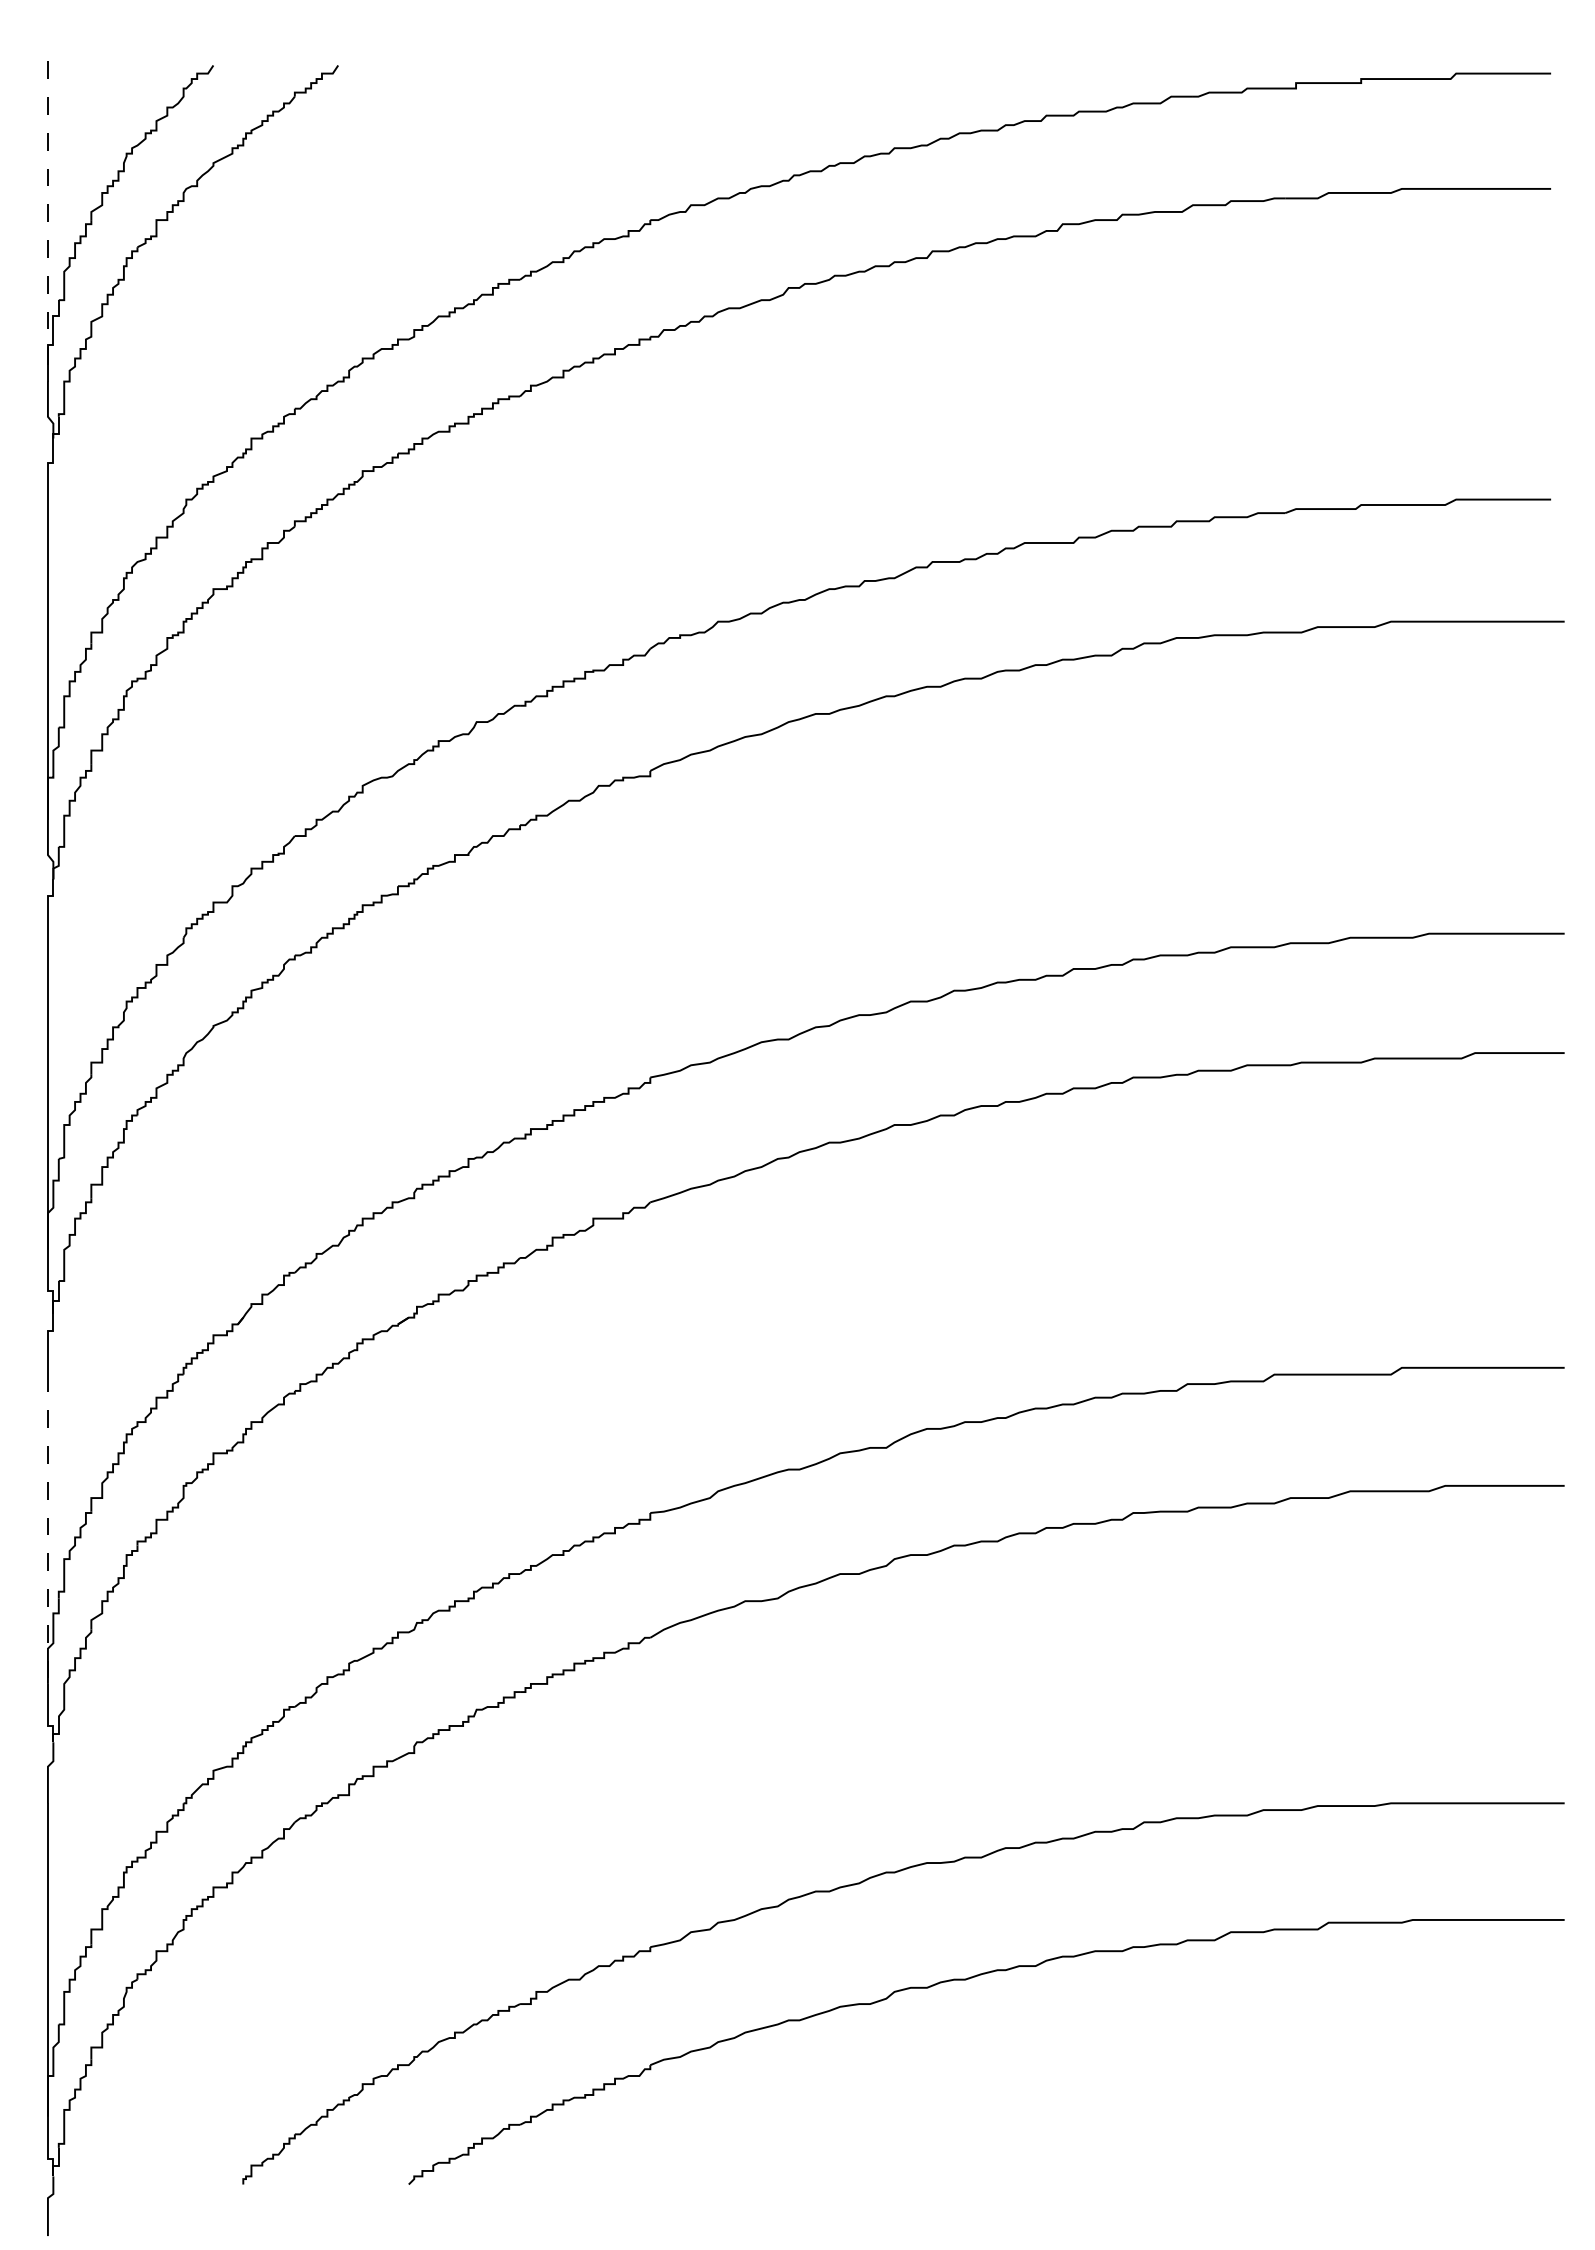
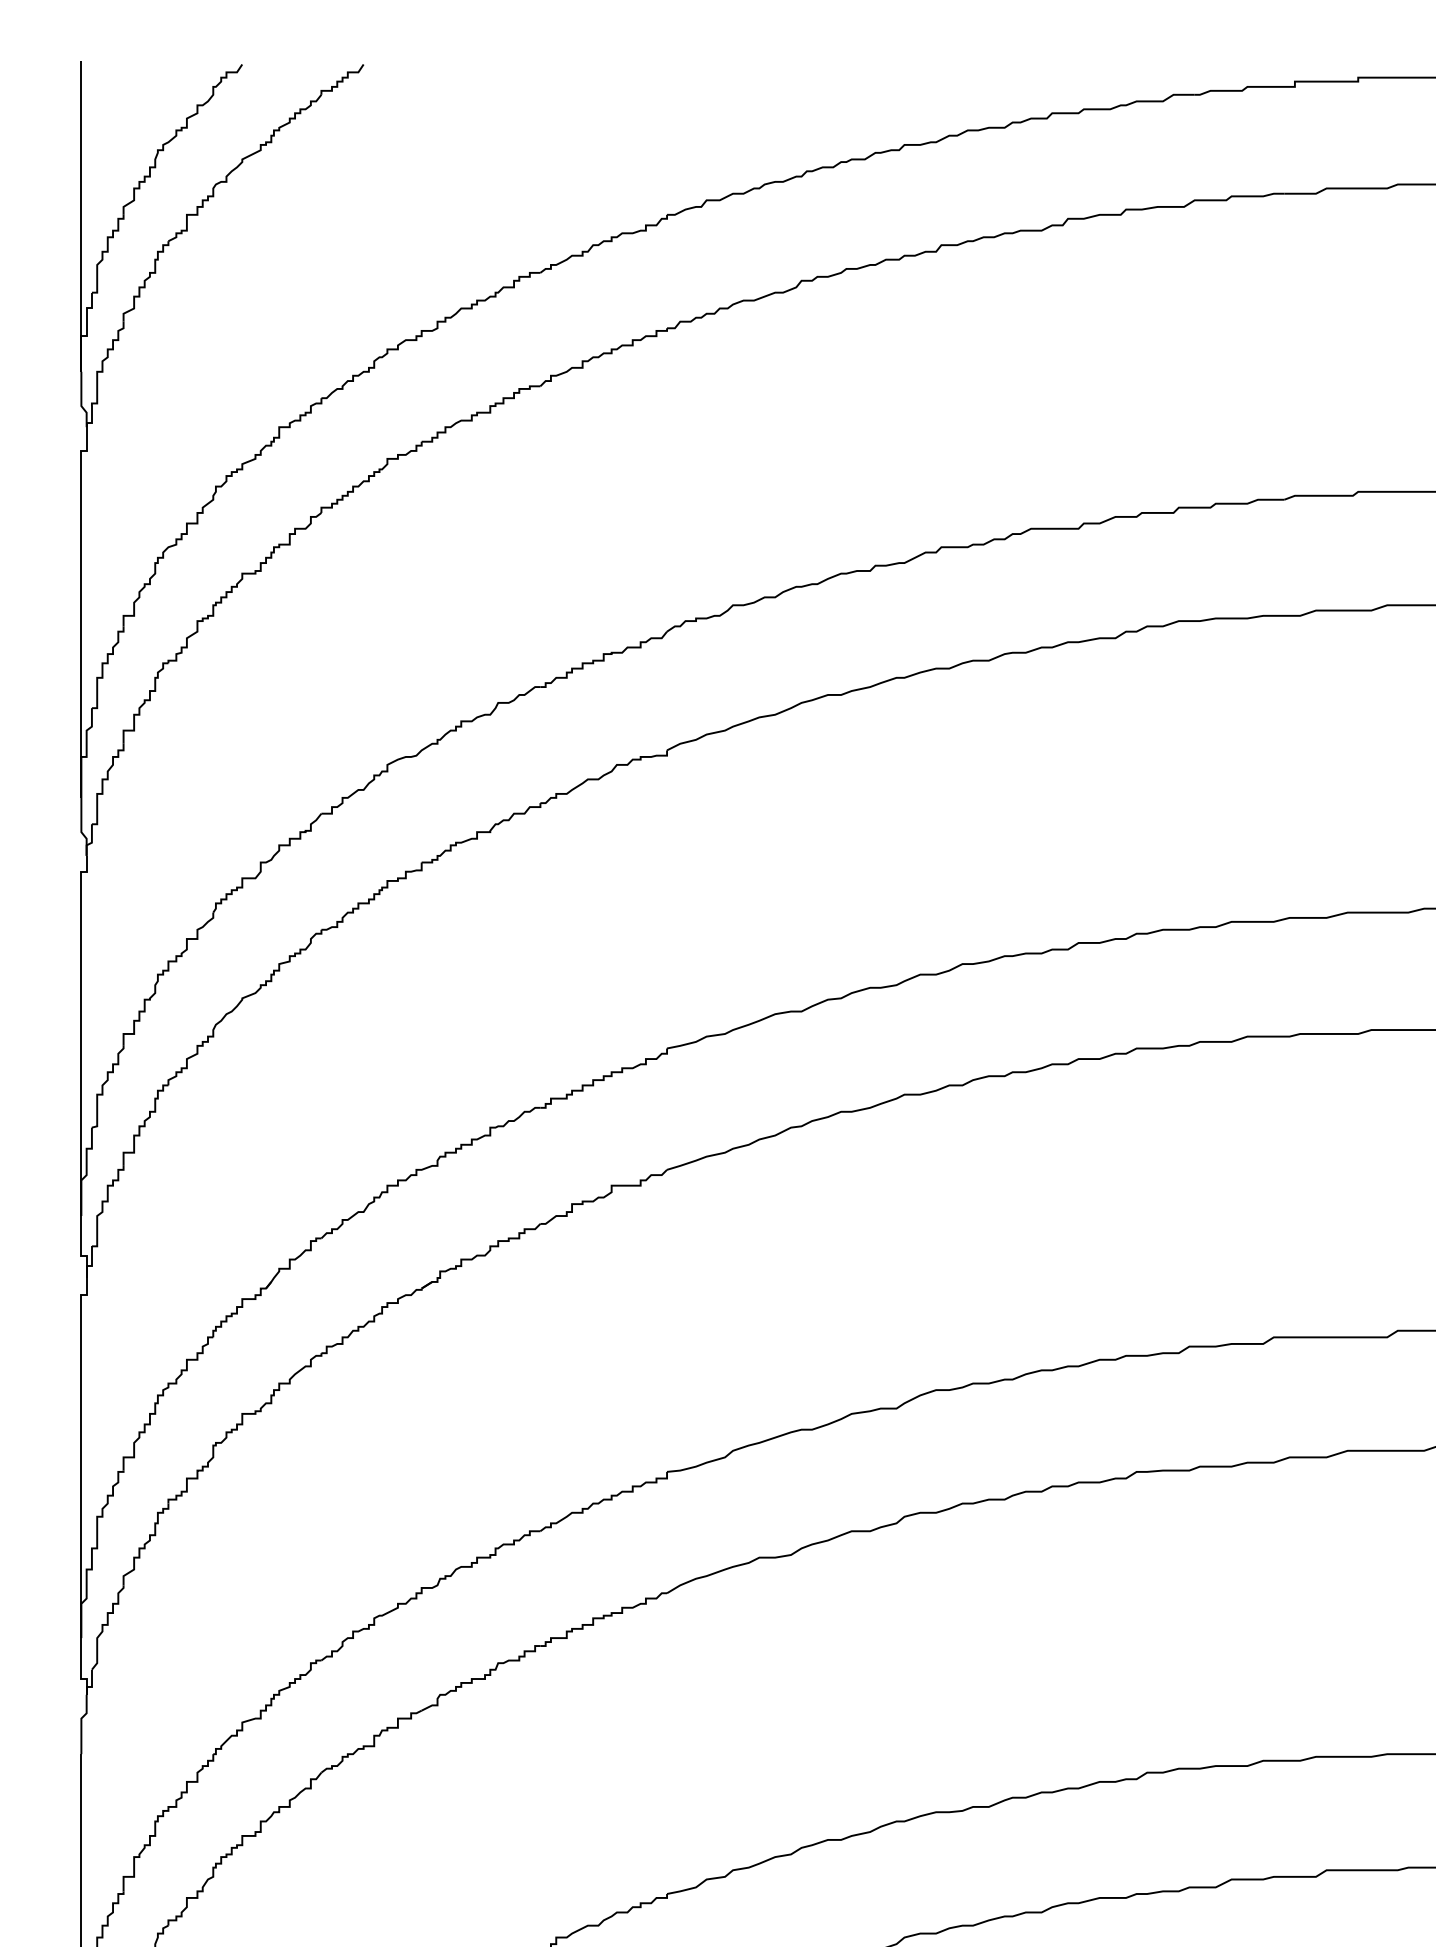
line: (47, 221) -> (80, 216), dashed -> solid
line: (47, 1529) -> (80, 1487), dashed -> solid

